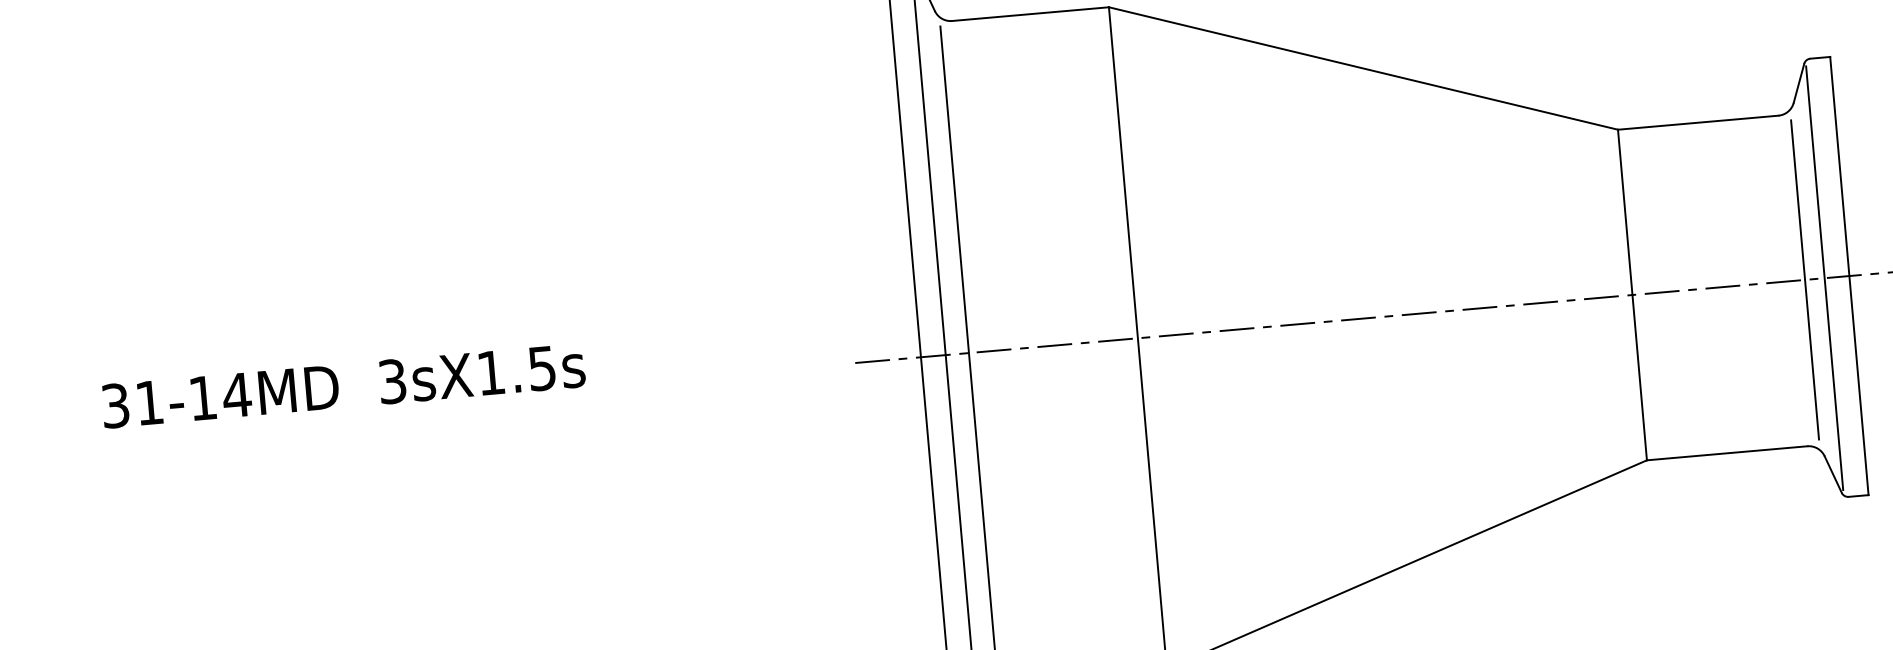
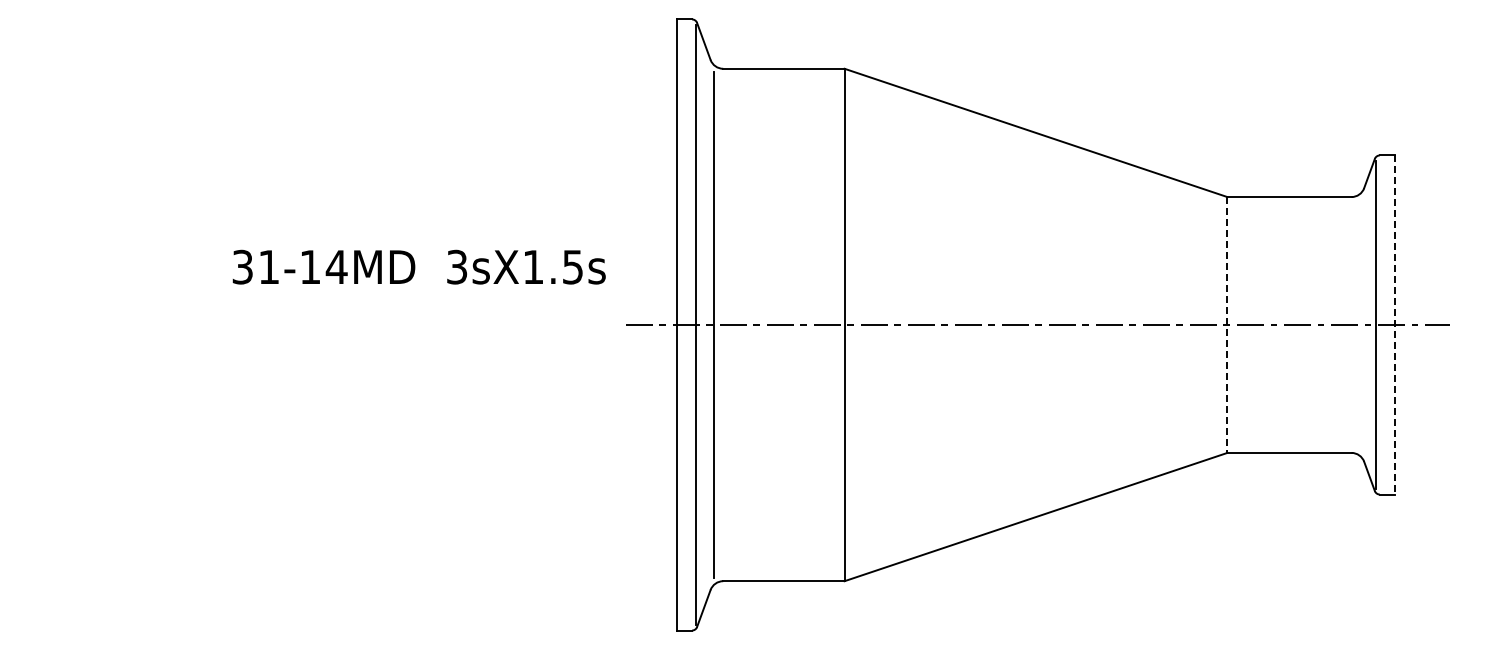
line: (1849, 276) -> (1395, 325), solid -> dashed
line: (1804, 279) -> (1360, 324), removed
line: (1632, 295) -> (1227, 325), solid -> dashed
text: (342, 385) -> (418, 266), moved

